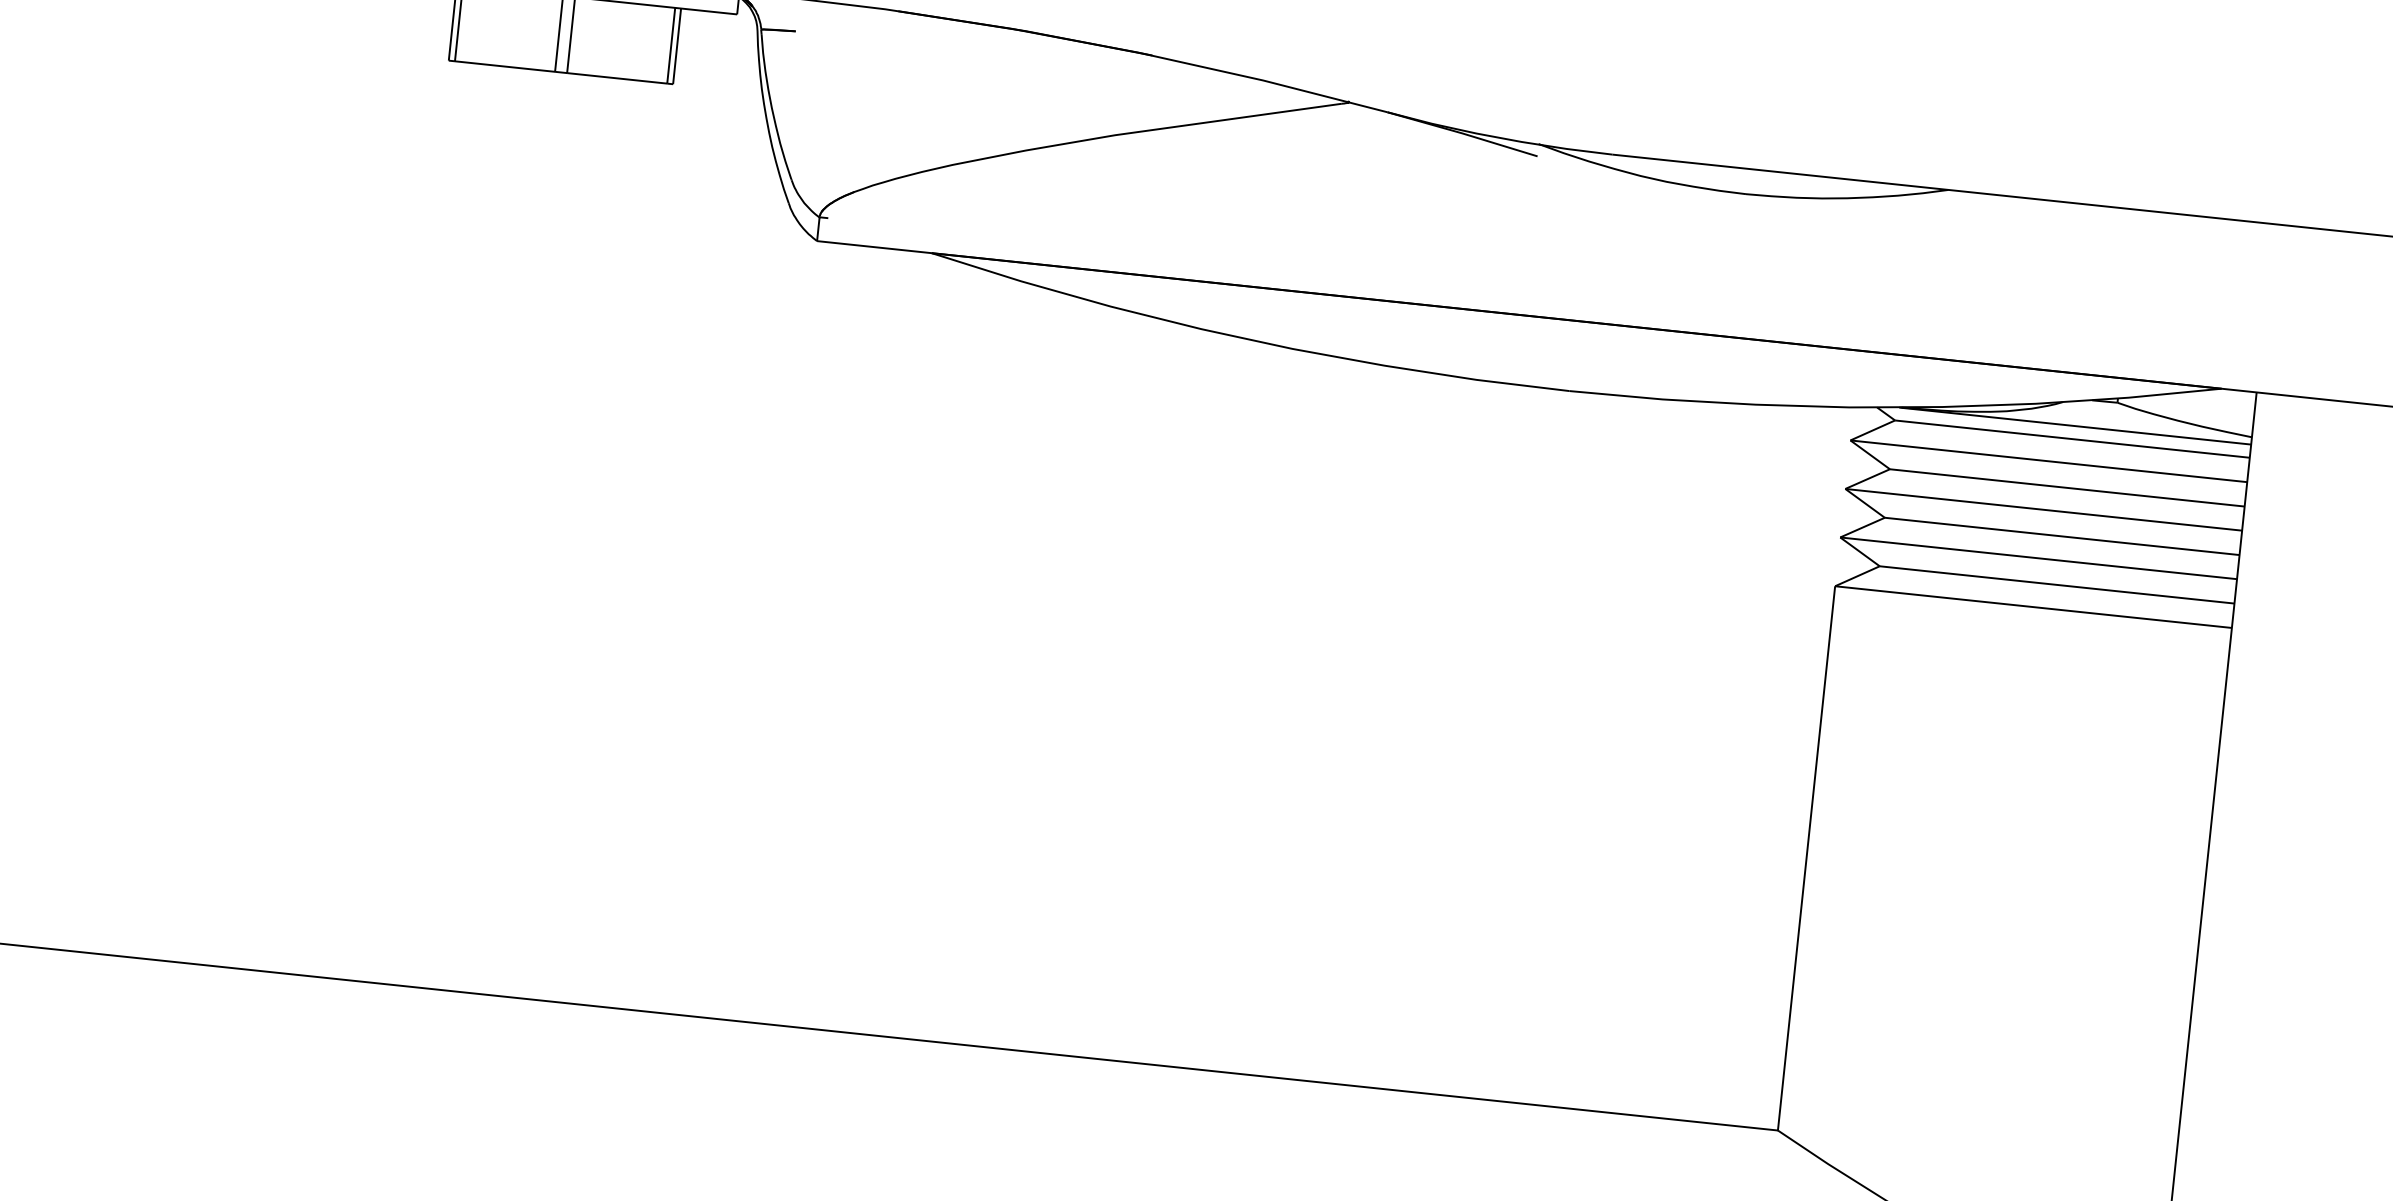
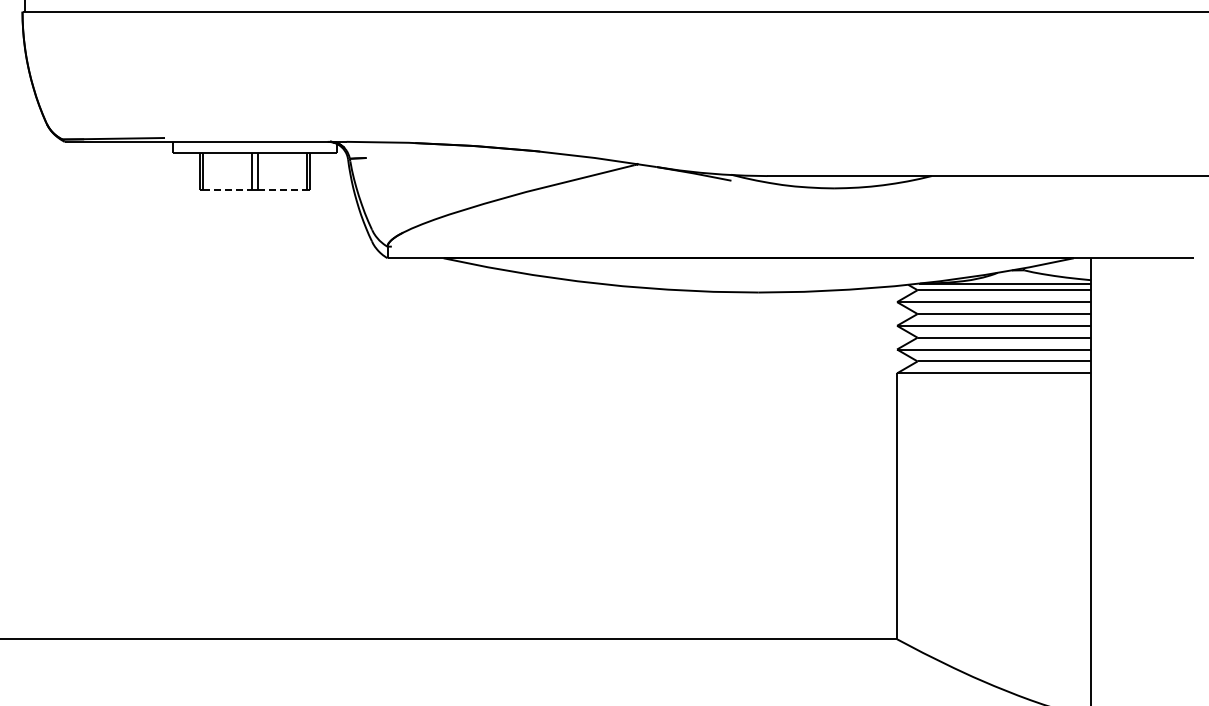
line: (506, 66) -> (228, 189), solid -> dashed
line: (618, 77) -> (283, 189), solid -> dashed

